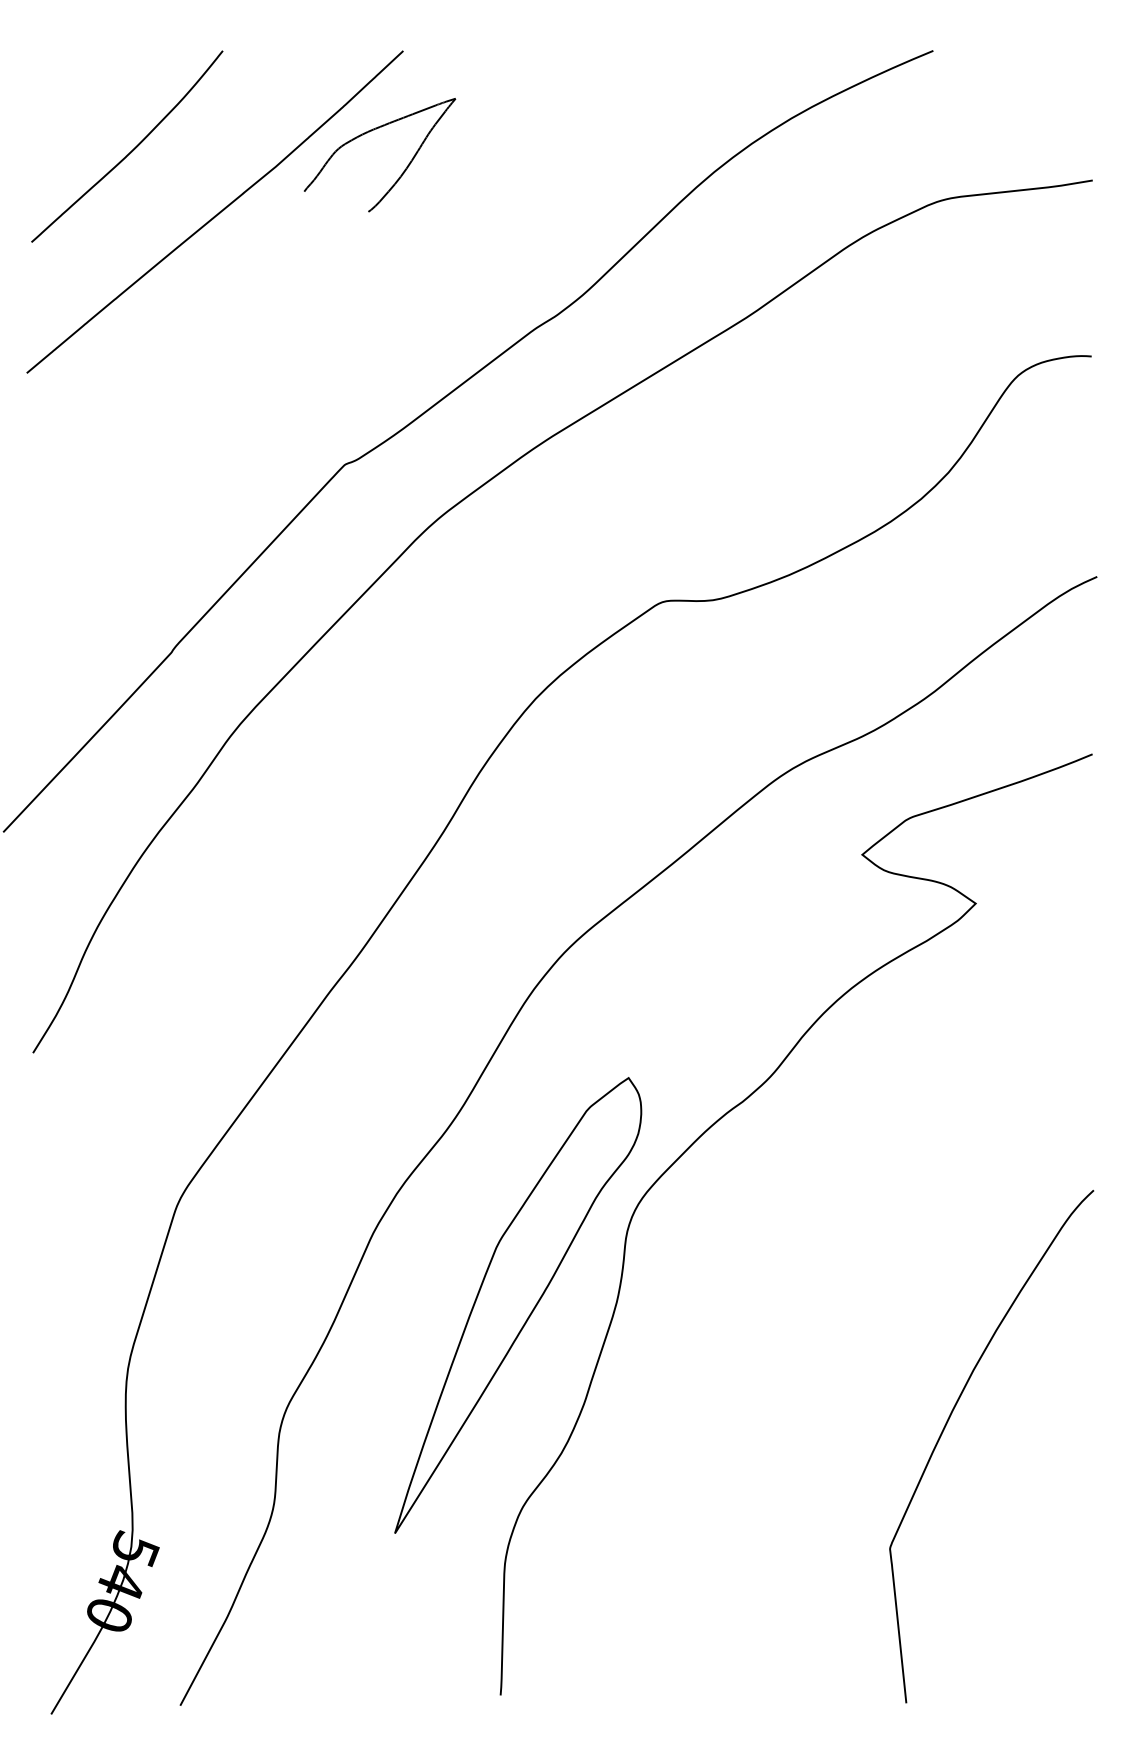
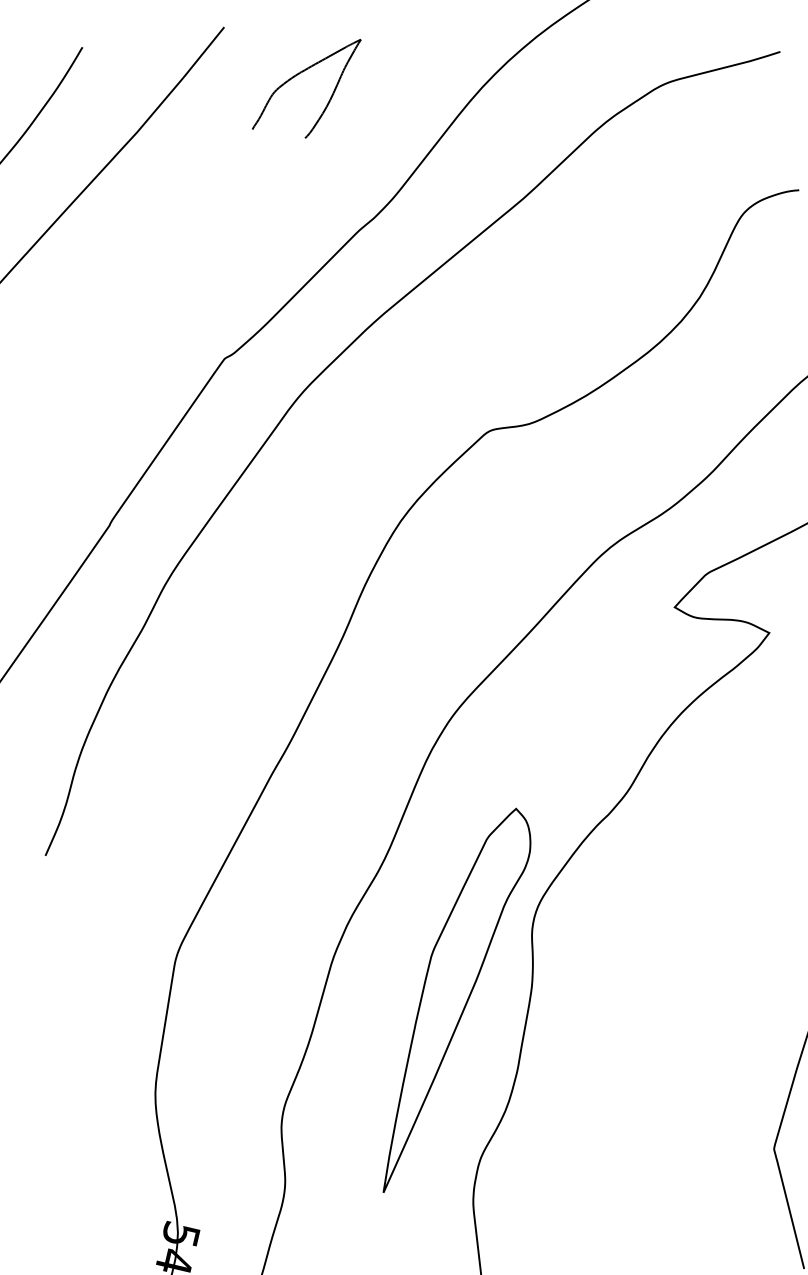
part: (367, 133) -> (295, 76), moved

